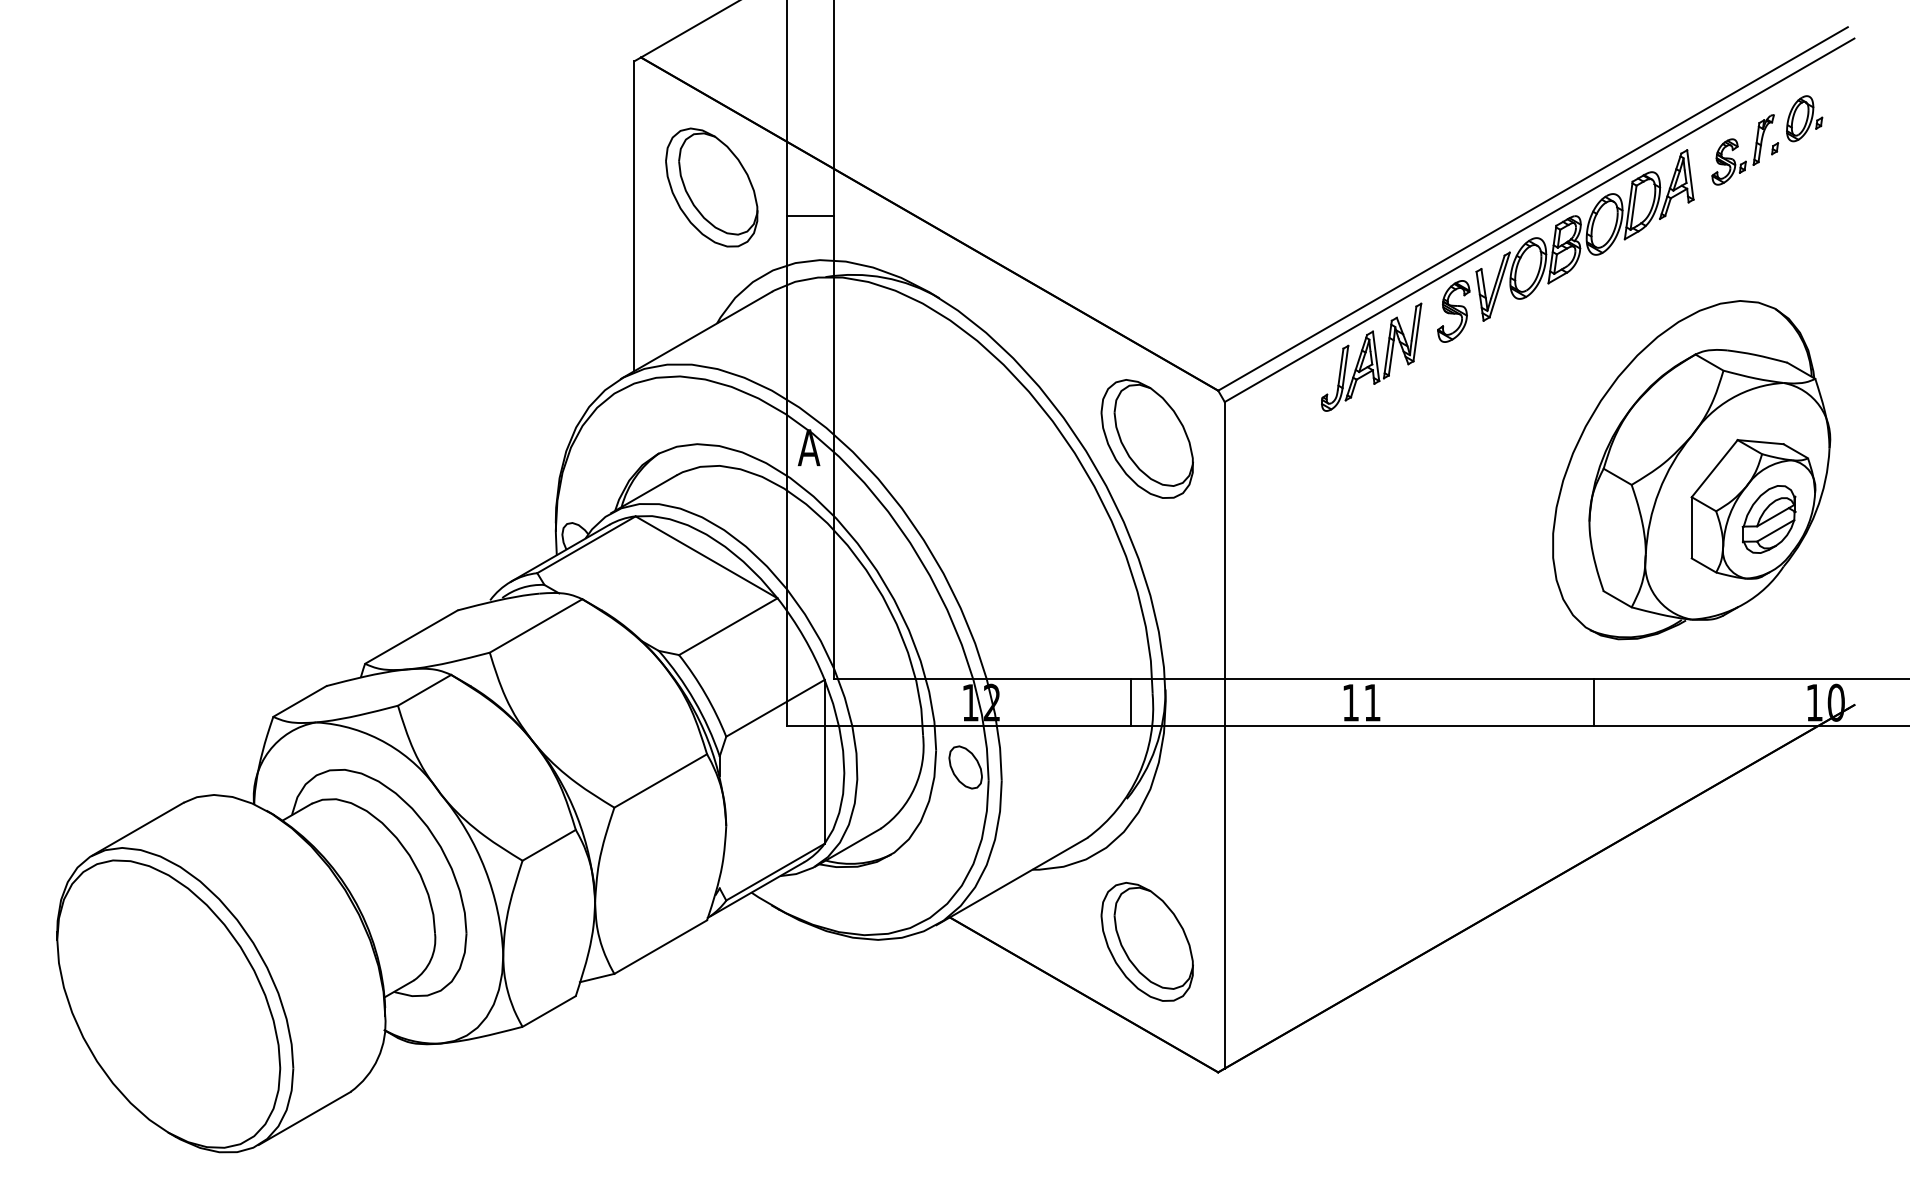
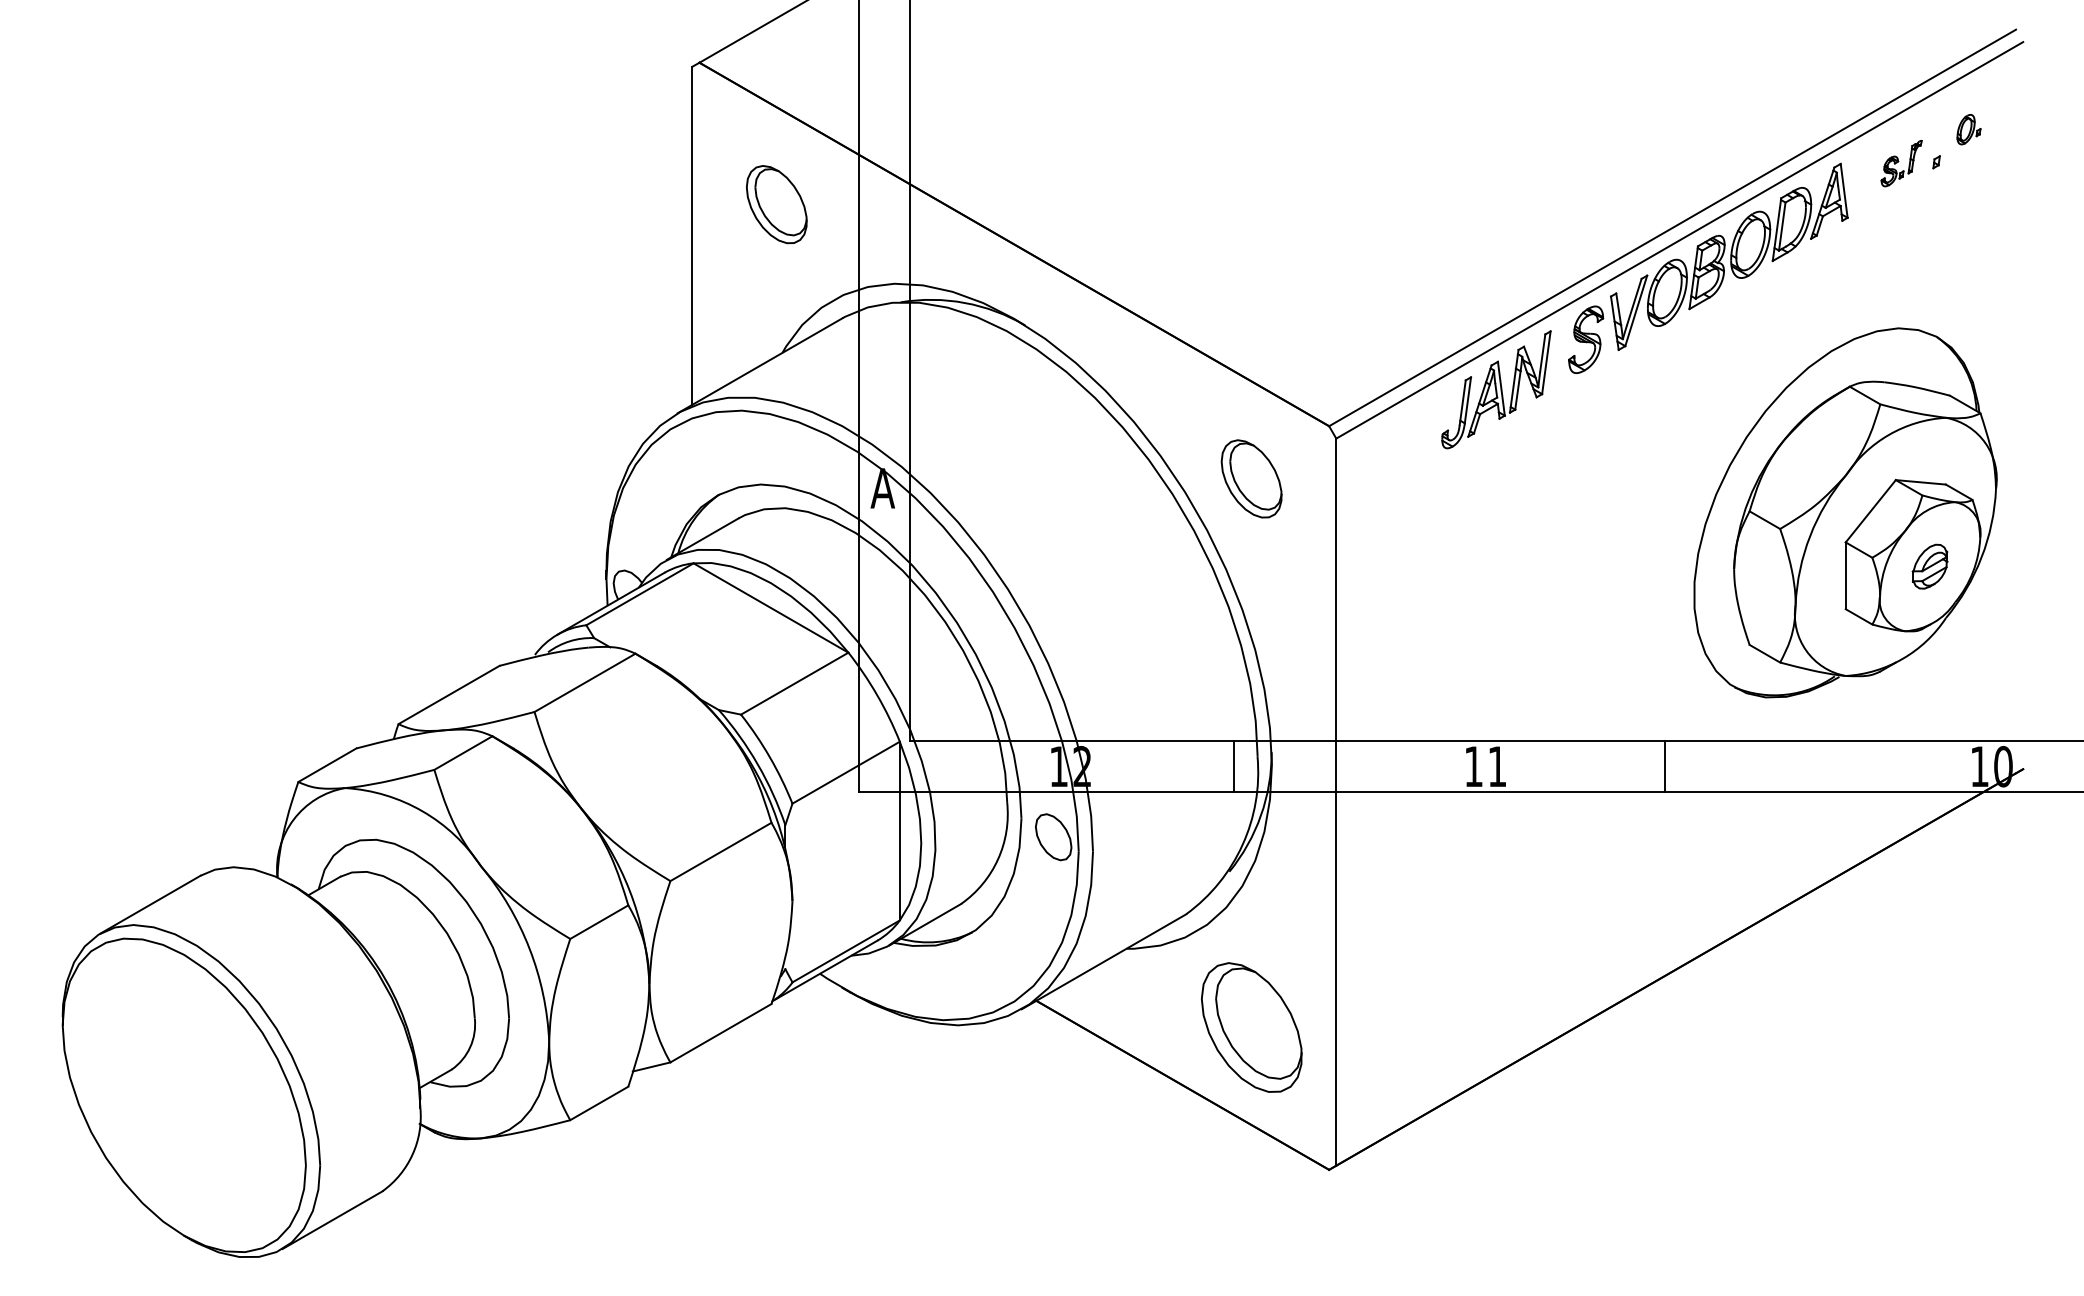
part: (1804, 118) -> (1968, 129), size x0.6
part: (1742, 149) -> (1901, 163), size x0.6
part: (711, 187) -> (776, 204), size x0.6
line: (810, 215) -> (884, 235), removed
part: (1146, 438) -> (1250, 478), size x0.6
part: (1768, 519) -> (1929, 566), size x0.6
line: (1594, 702) -> (1665, 766), moved

